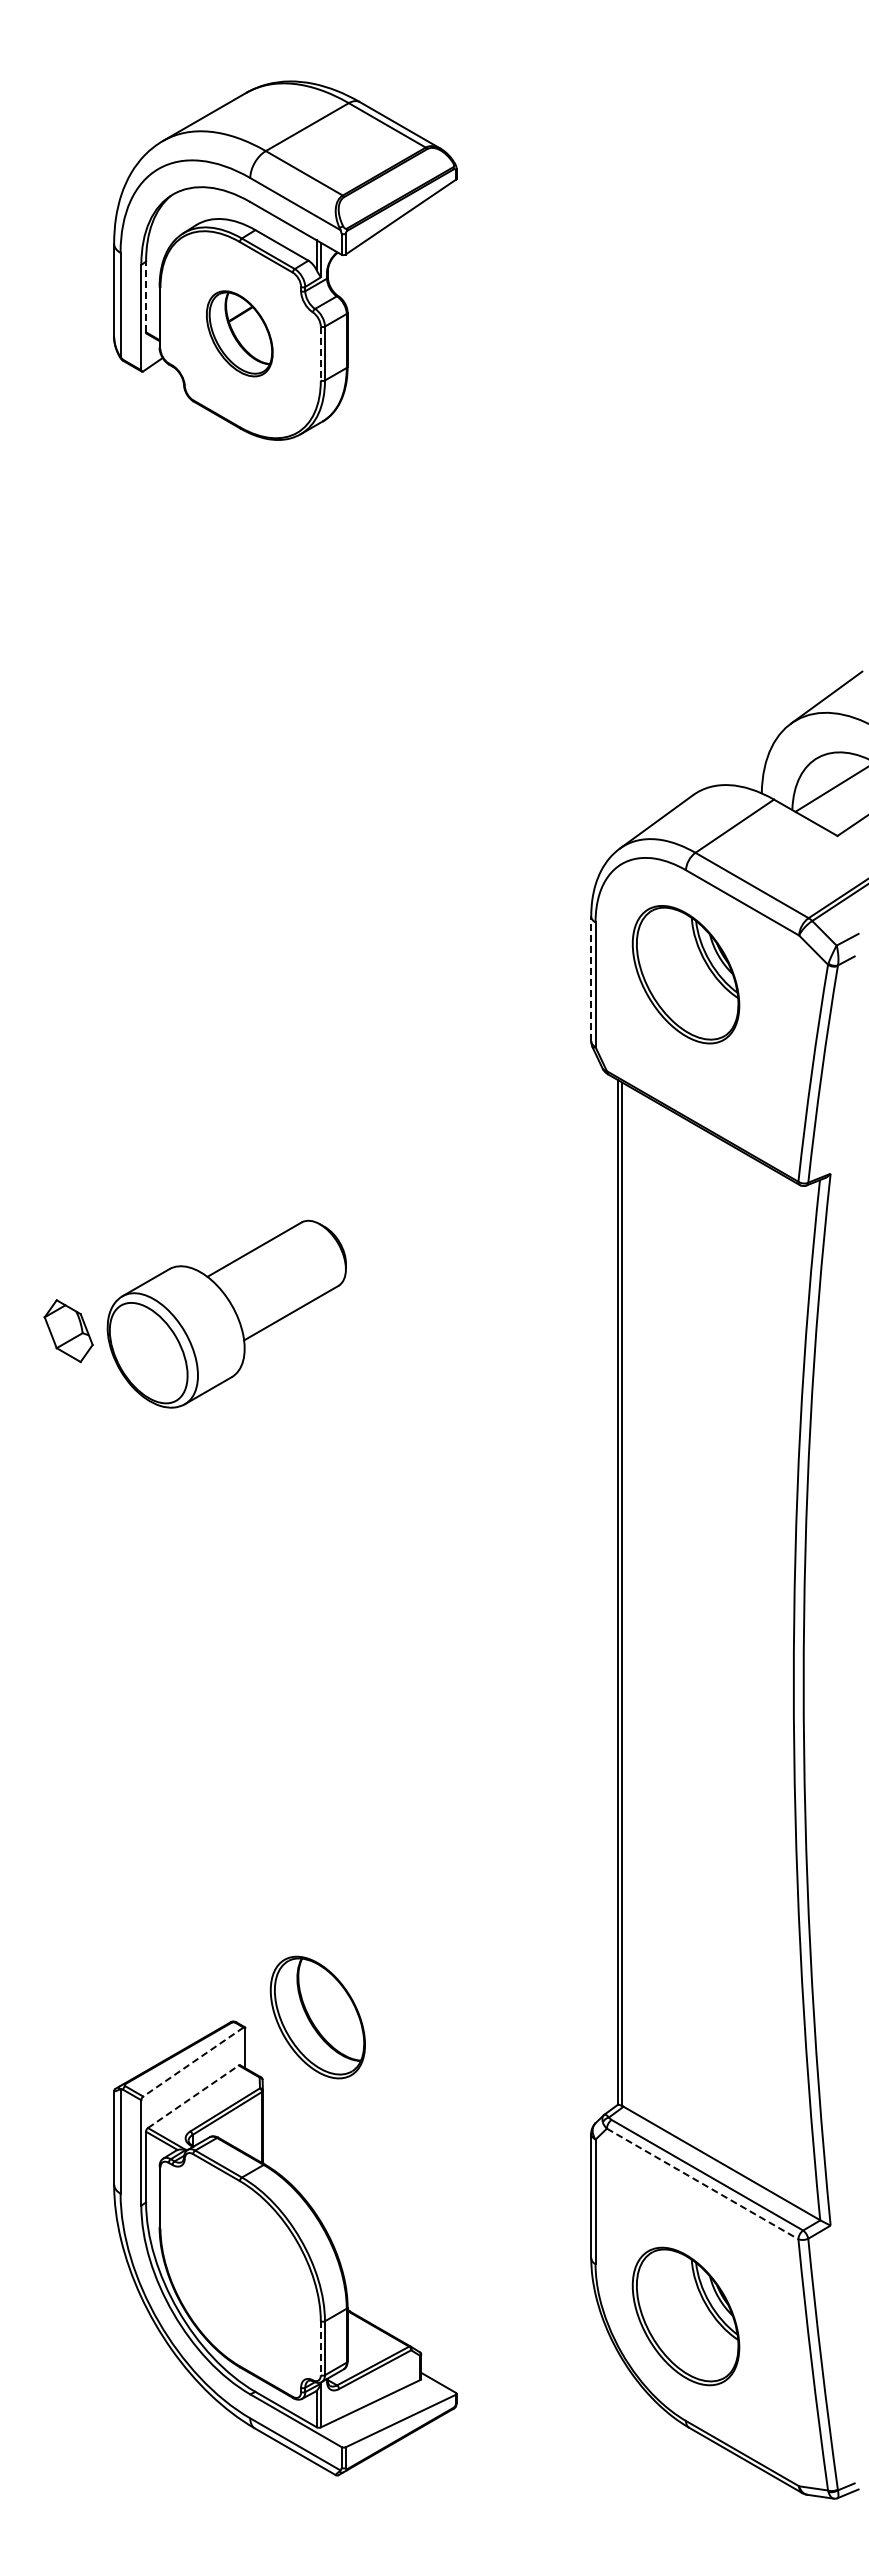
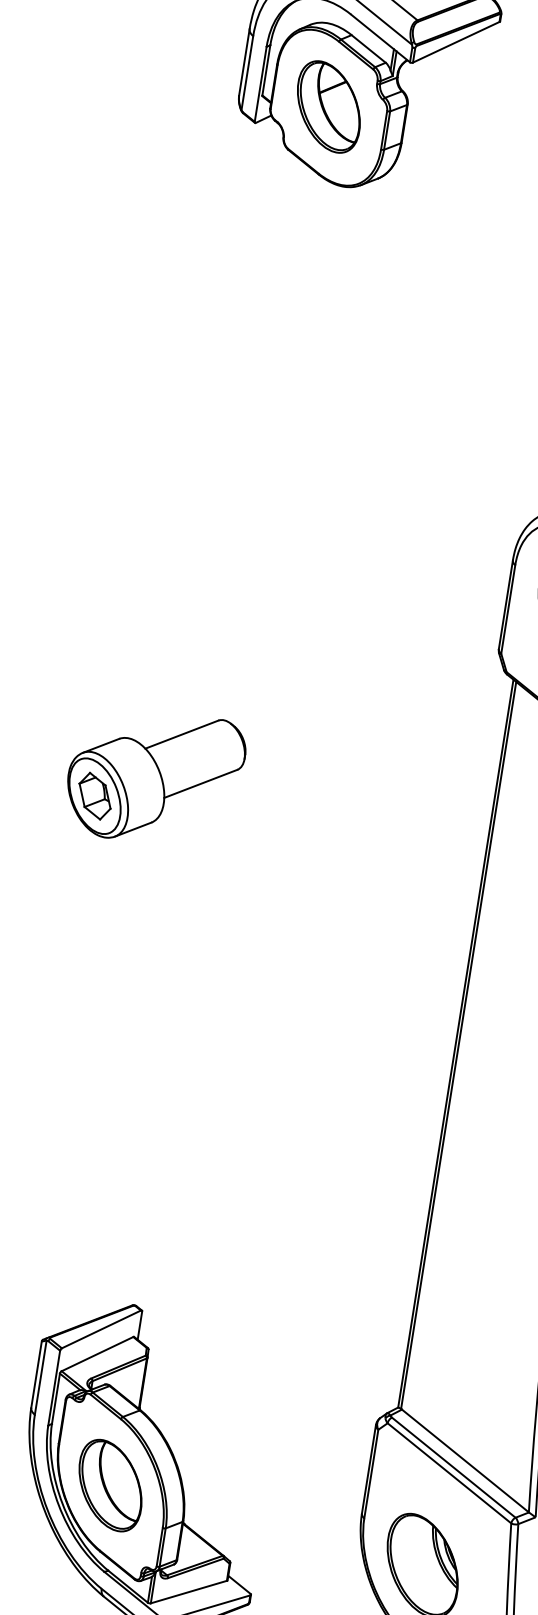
line: (146, 296) -> (266, 70), dashed -> solid
part: (239, 333) -> (328, 106), size x1.43
line: (320, 353) -> (383, 130), dashed -> solid
line: (591, 978) -> (506, 604), dashed -> solid
part: (226, 1313) -> (154, 776), moved
part: (317, 2017) -> (110, 1485), moved
line: (193, 2062) -> (101, 1329), dashed -> solid
line: (193, 2096) -> (97, 1353), dashed -> solid
line: (702, 2183) -> (449, 1473), dashed -> solid
line: (320, 2348) -> (159, 1547), dashed -> solid

